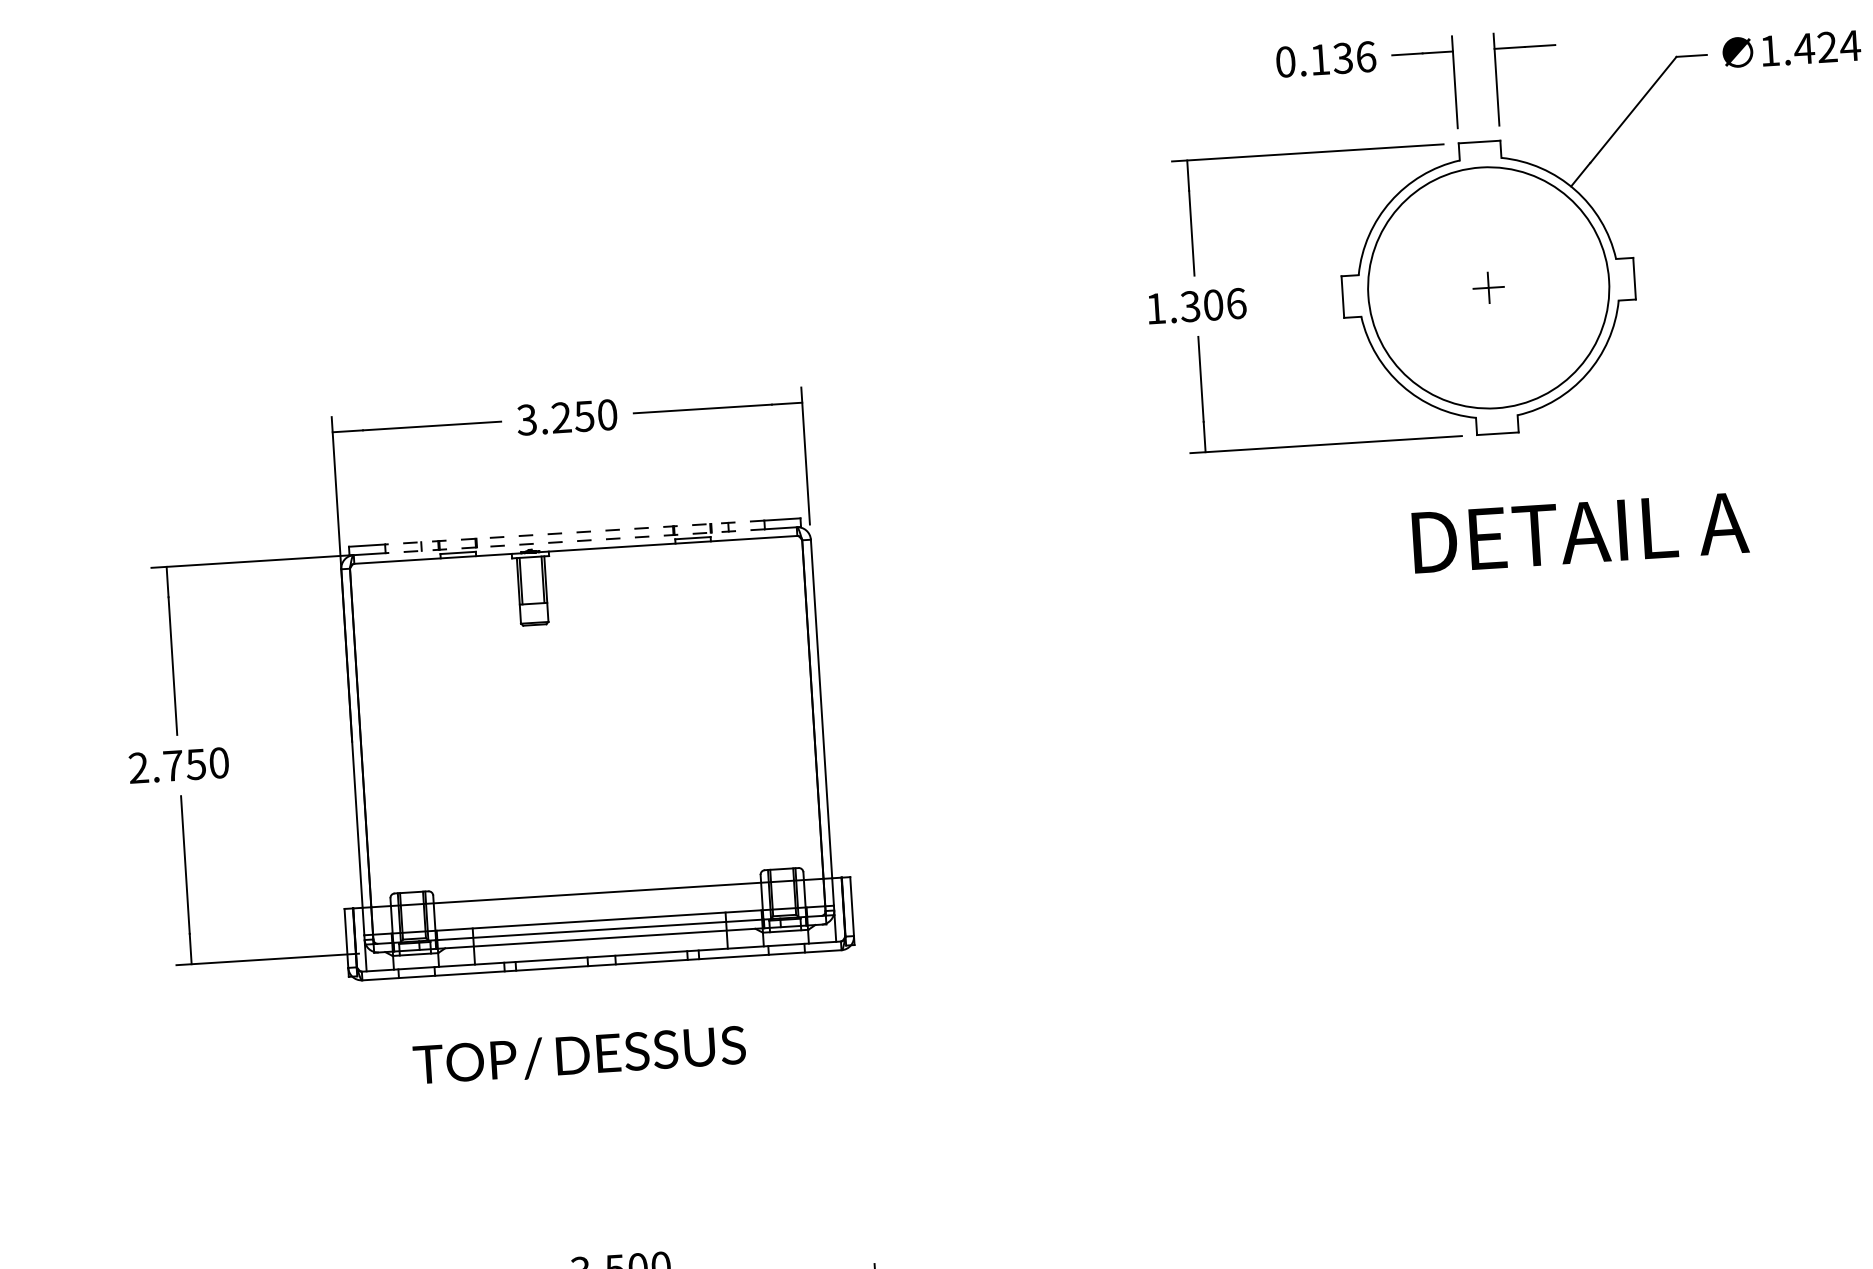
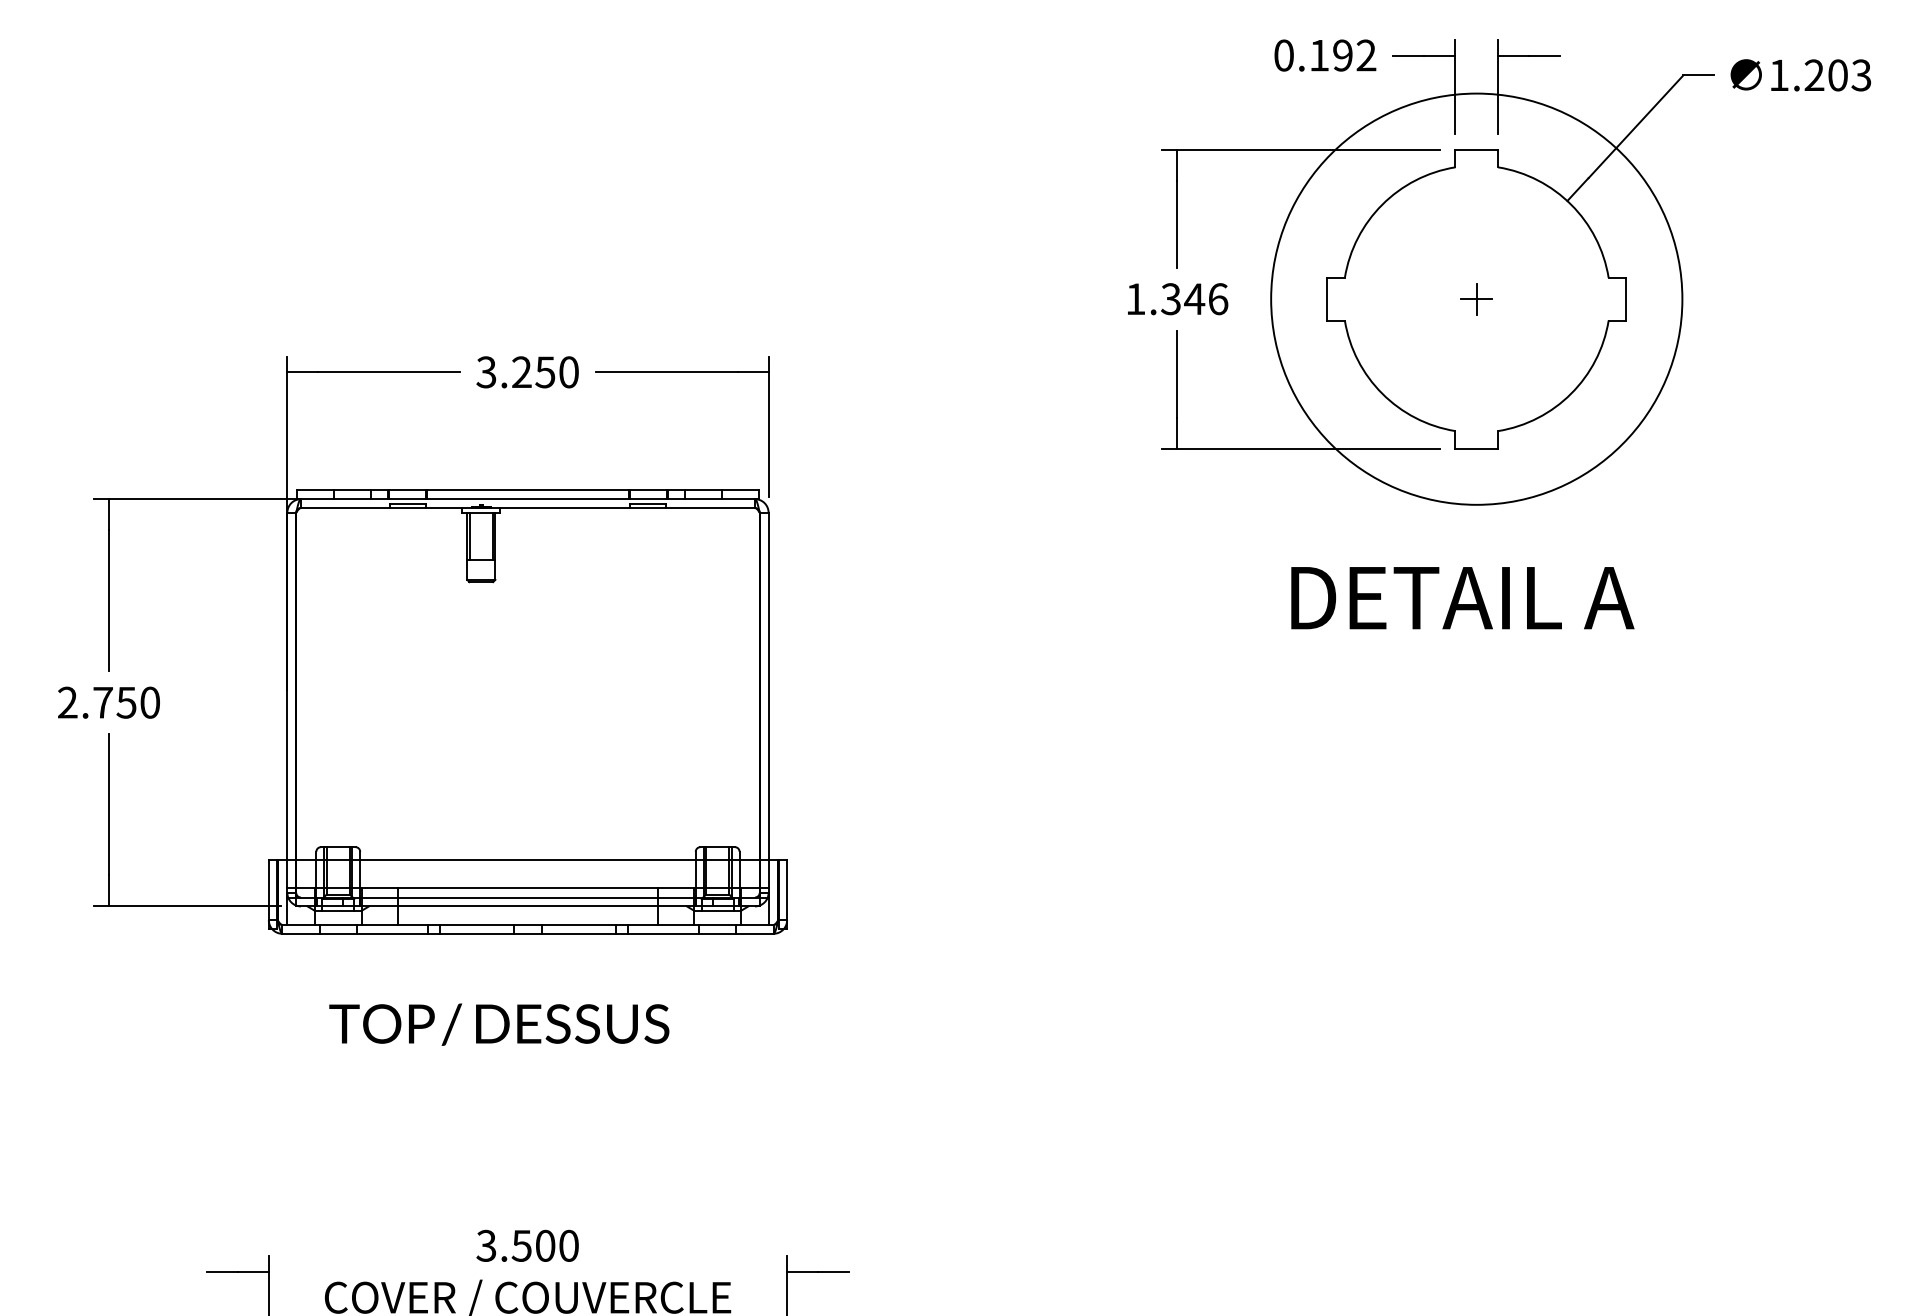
text: (1826, 47) -> (1837, 75), 1.424 -> 1.203
text: (1354, 57) -> (1354, 55), 0.136 -> 0.192
circle: (1488, 287) -> (1476, 298), size x1.67
text: (1213, 305) -> (1194, 299), 1.306 -> 1.346
line: (574, 532) -> (527, 490), dashed -> solid
text: (1580, 533) -> (1462, 598), moved
line: (574, 541) -> (527, 499), dashed -> solid

